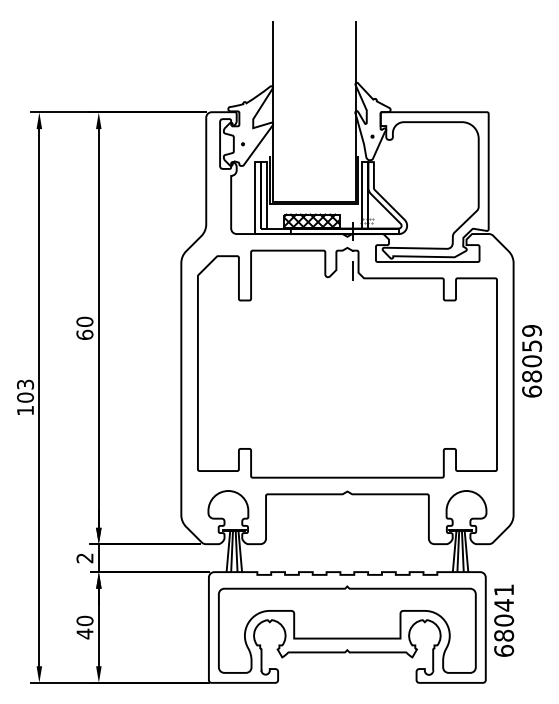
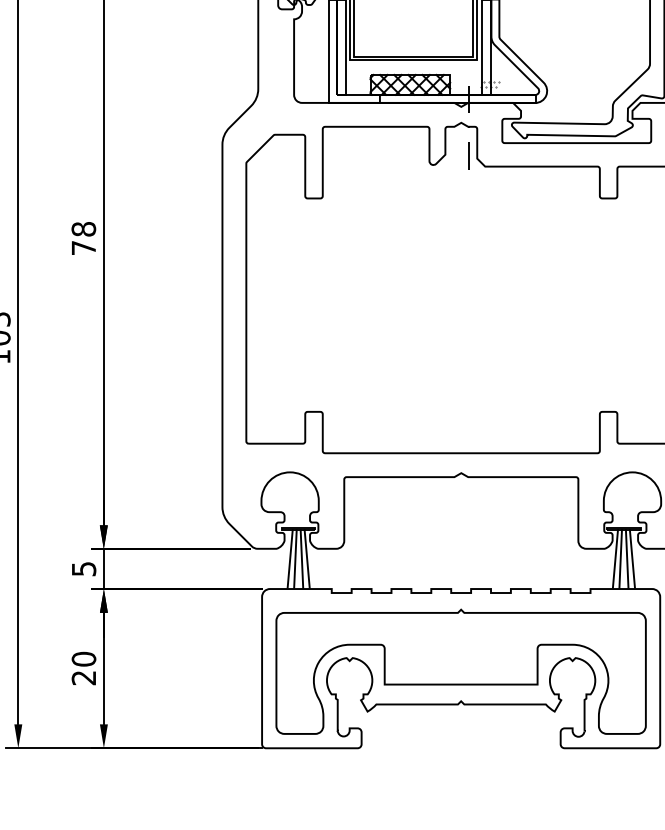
text: (84, 327) -> (83, 237), 60 -> 78
text: (84, 558) -> (83, 569), 2 -> 5
text: (84, 633) -> (83, 677), 40 -> 20

